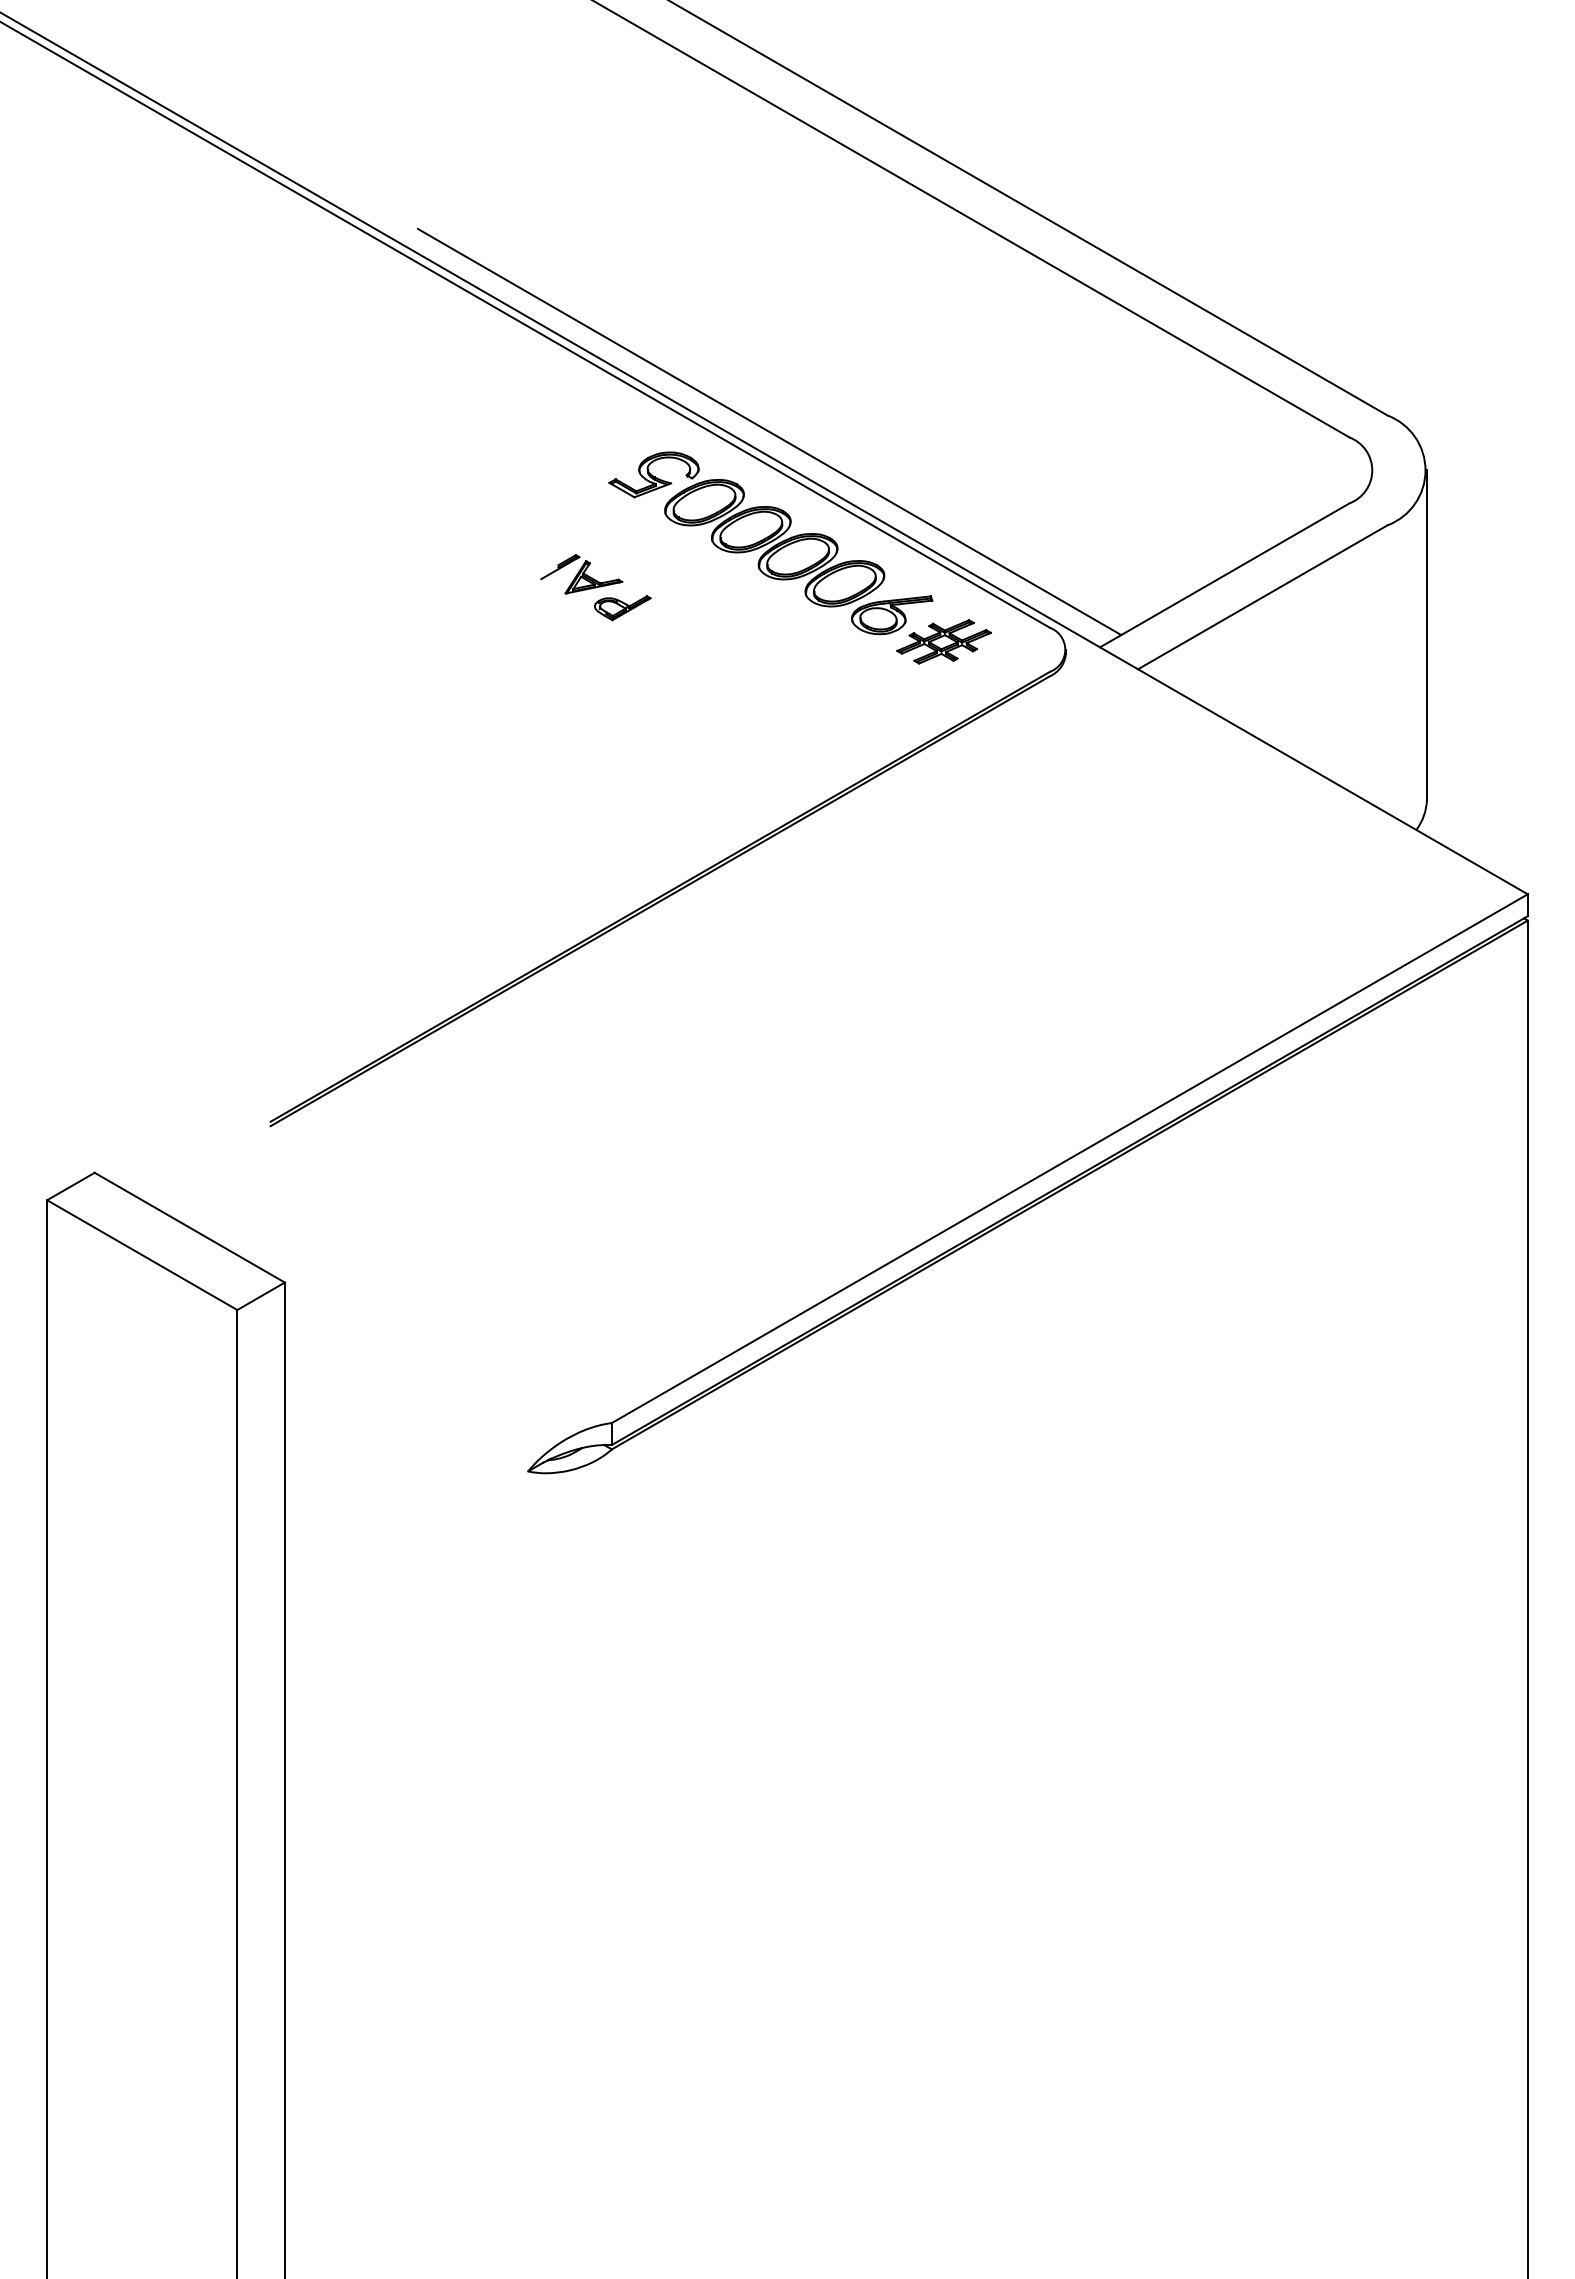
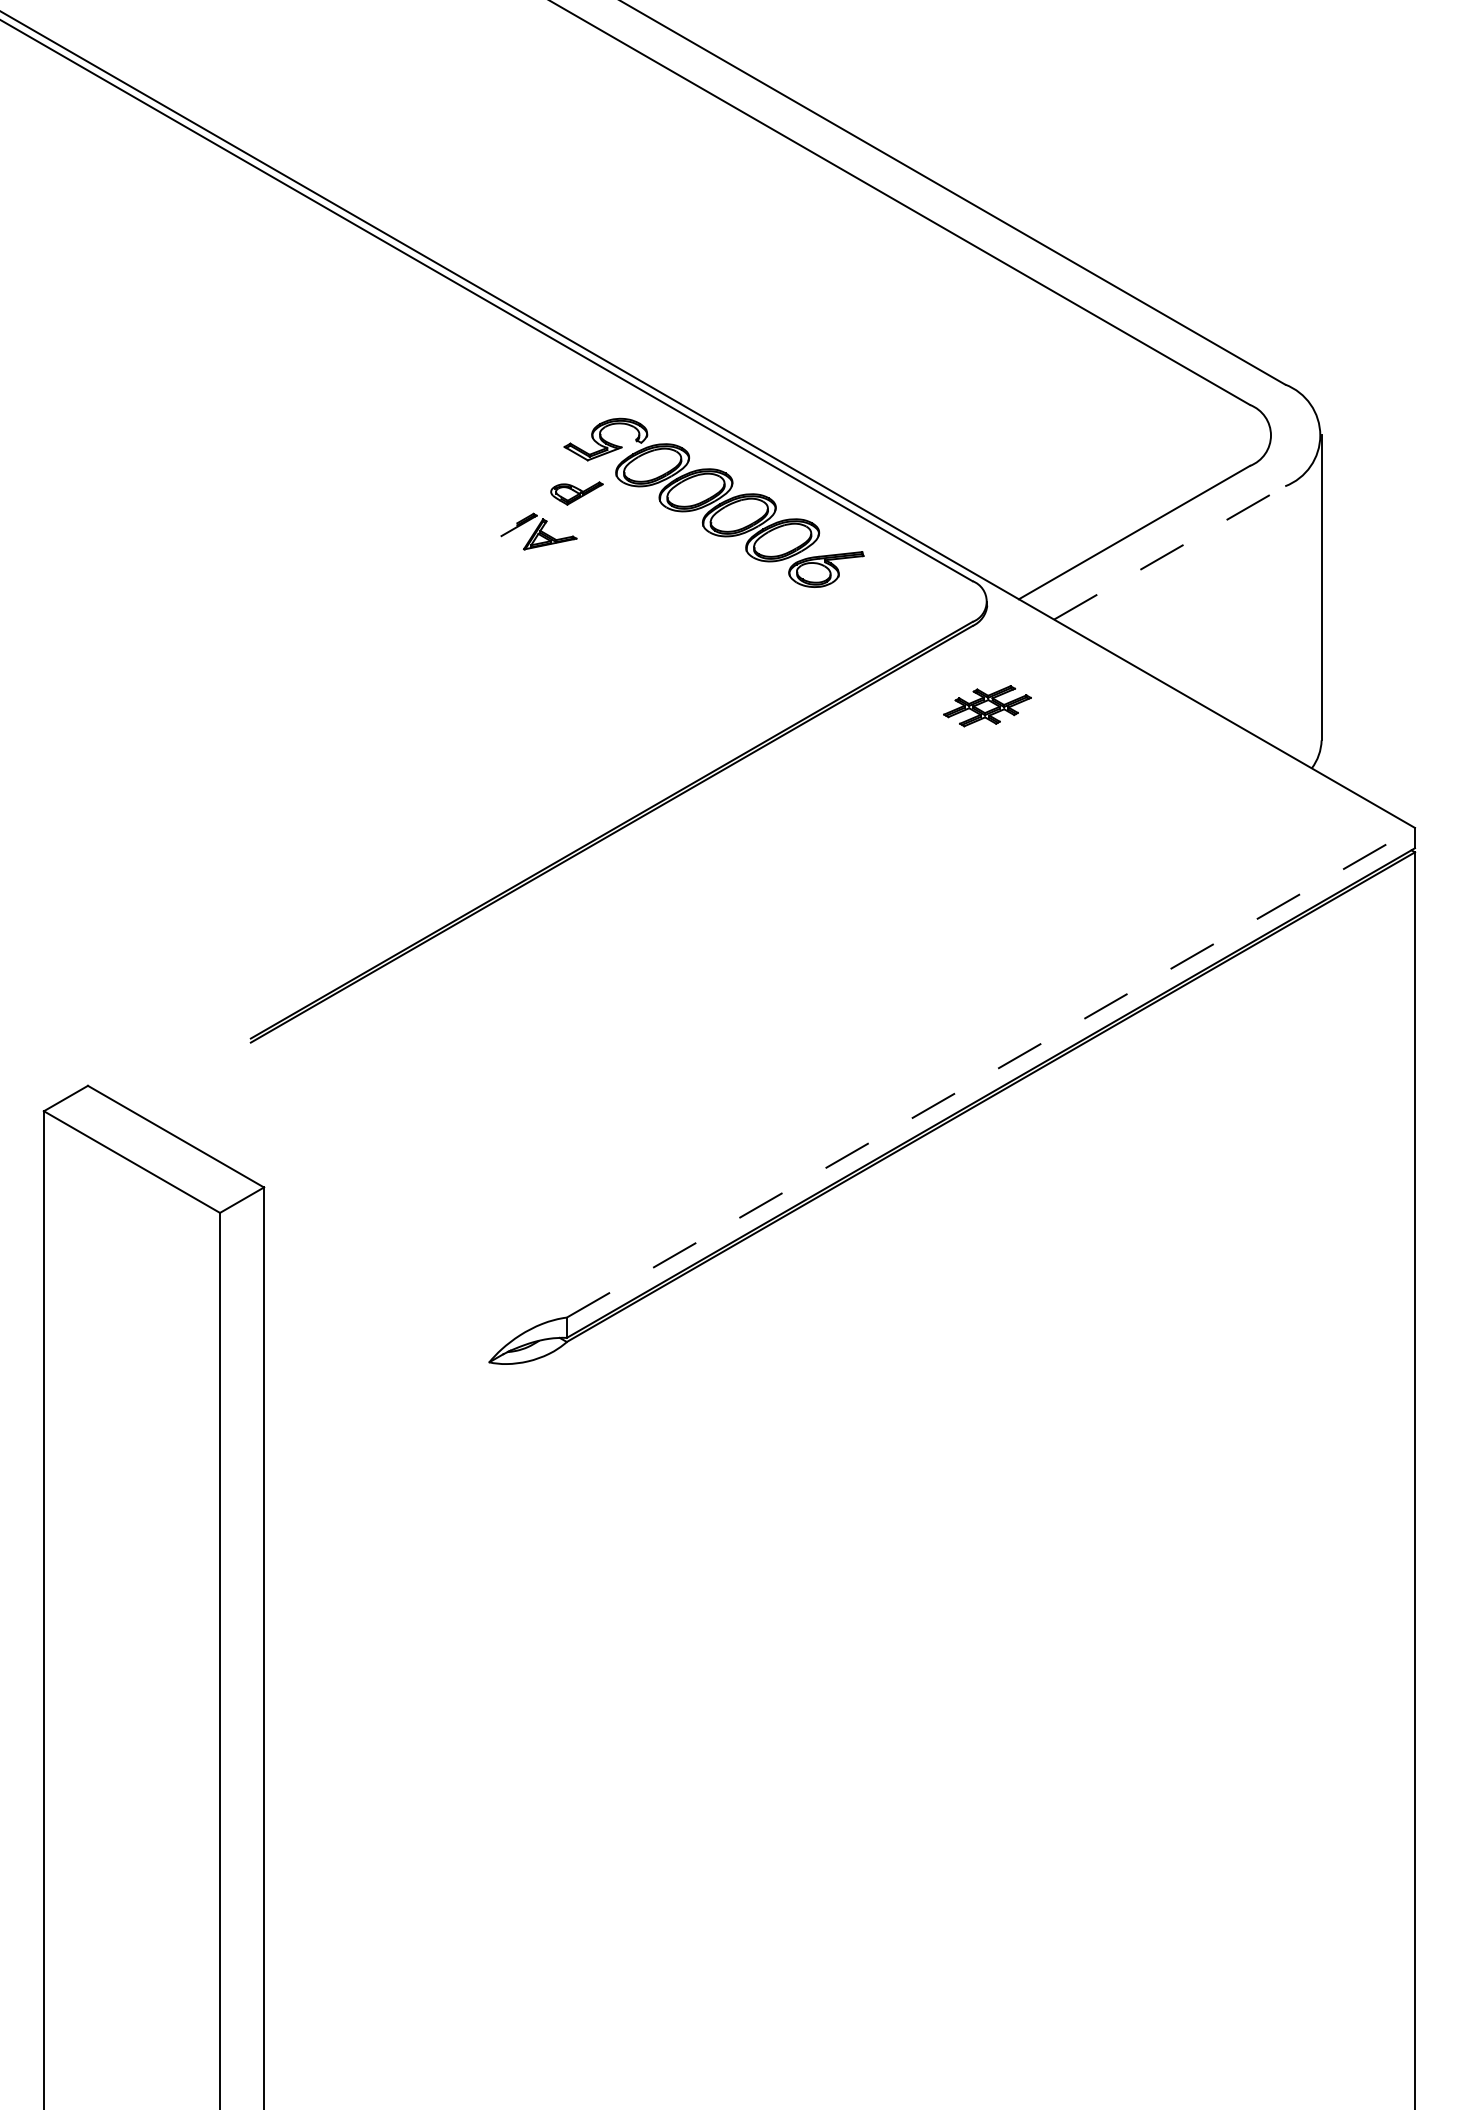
line: (769, 431) -> (712, 399), removed
line: (1263, 597) -> (1170, 553), solid -> dashed
part: (622, 608) -> (576, 493), moved
part: (943, 641) -> (986, 705), moved
line: (1069, 1158) -> (990, 1072), solid -> dashed

